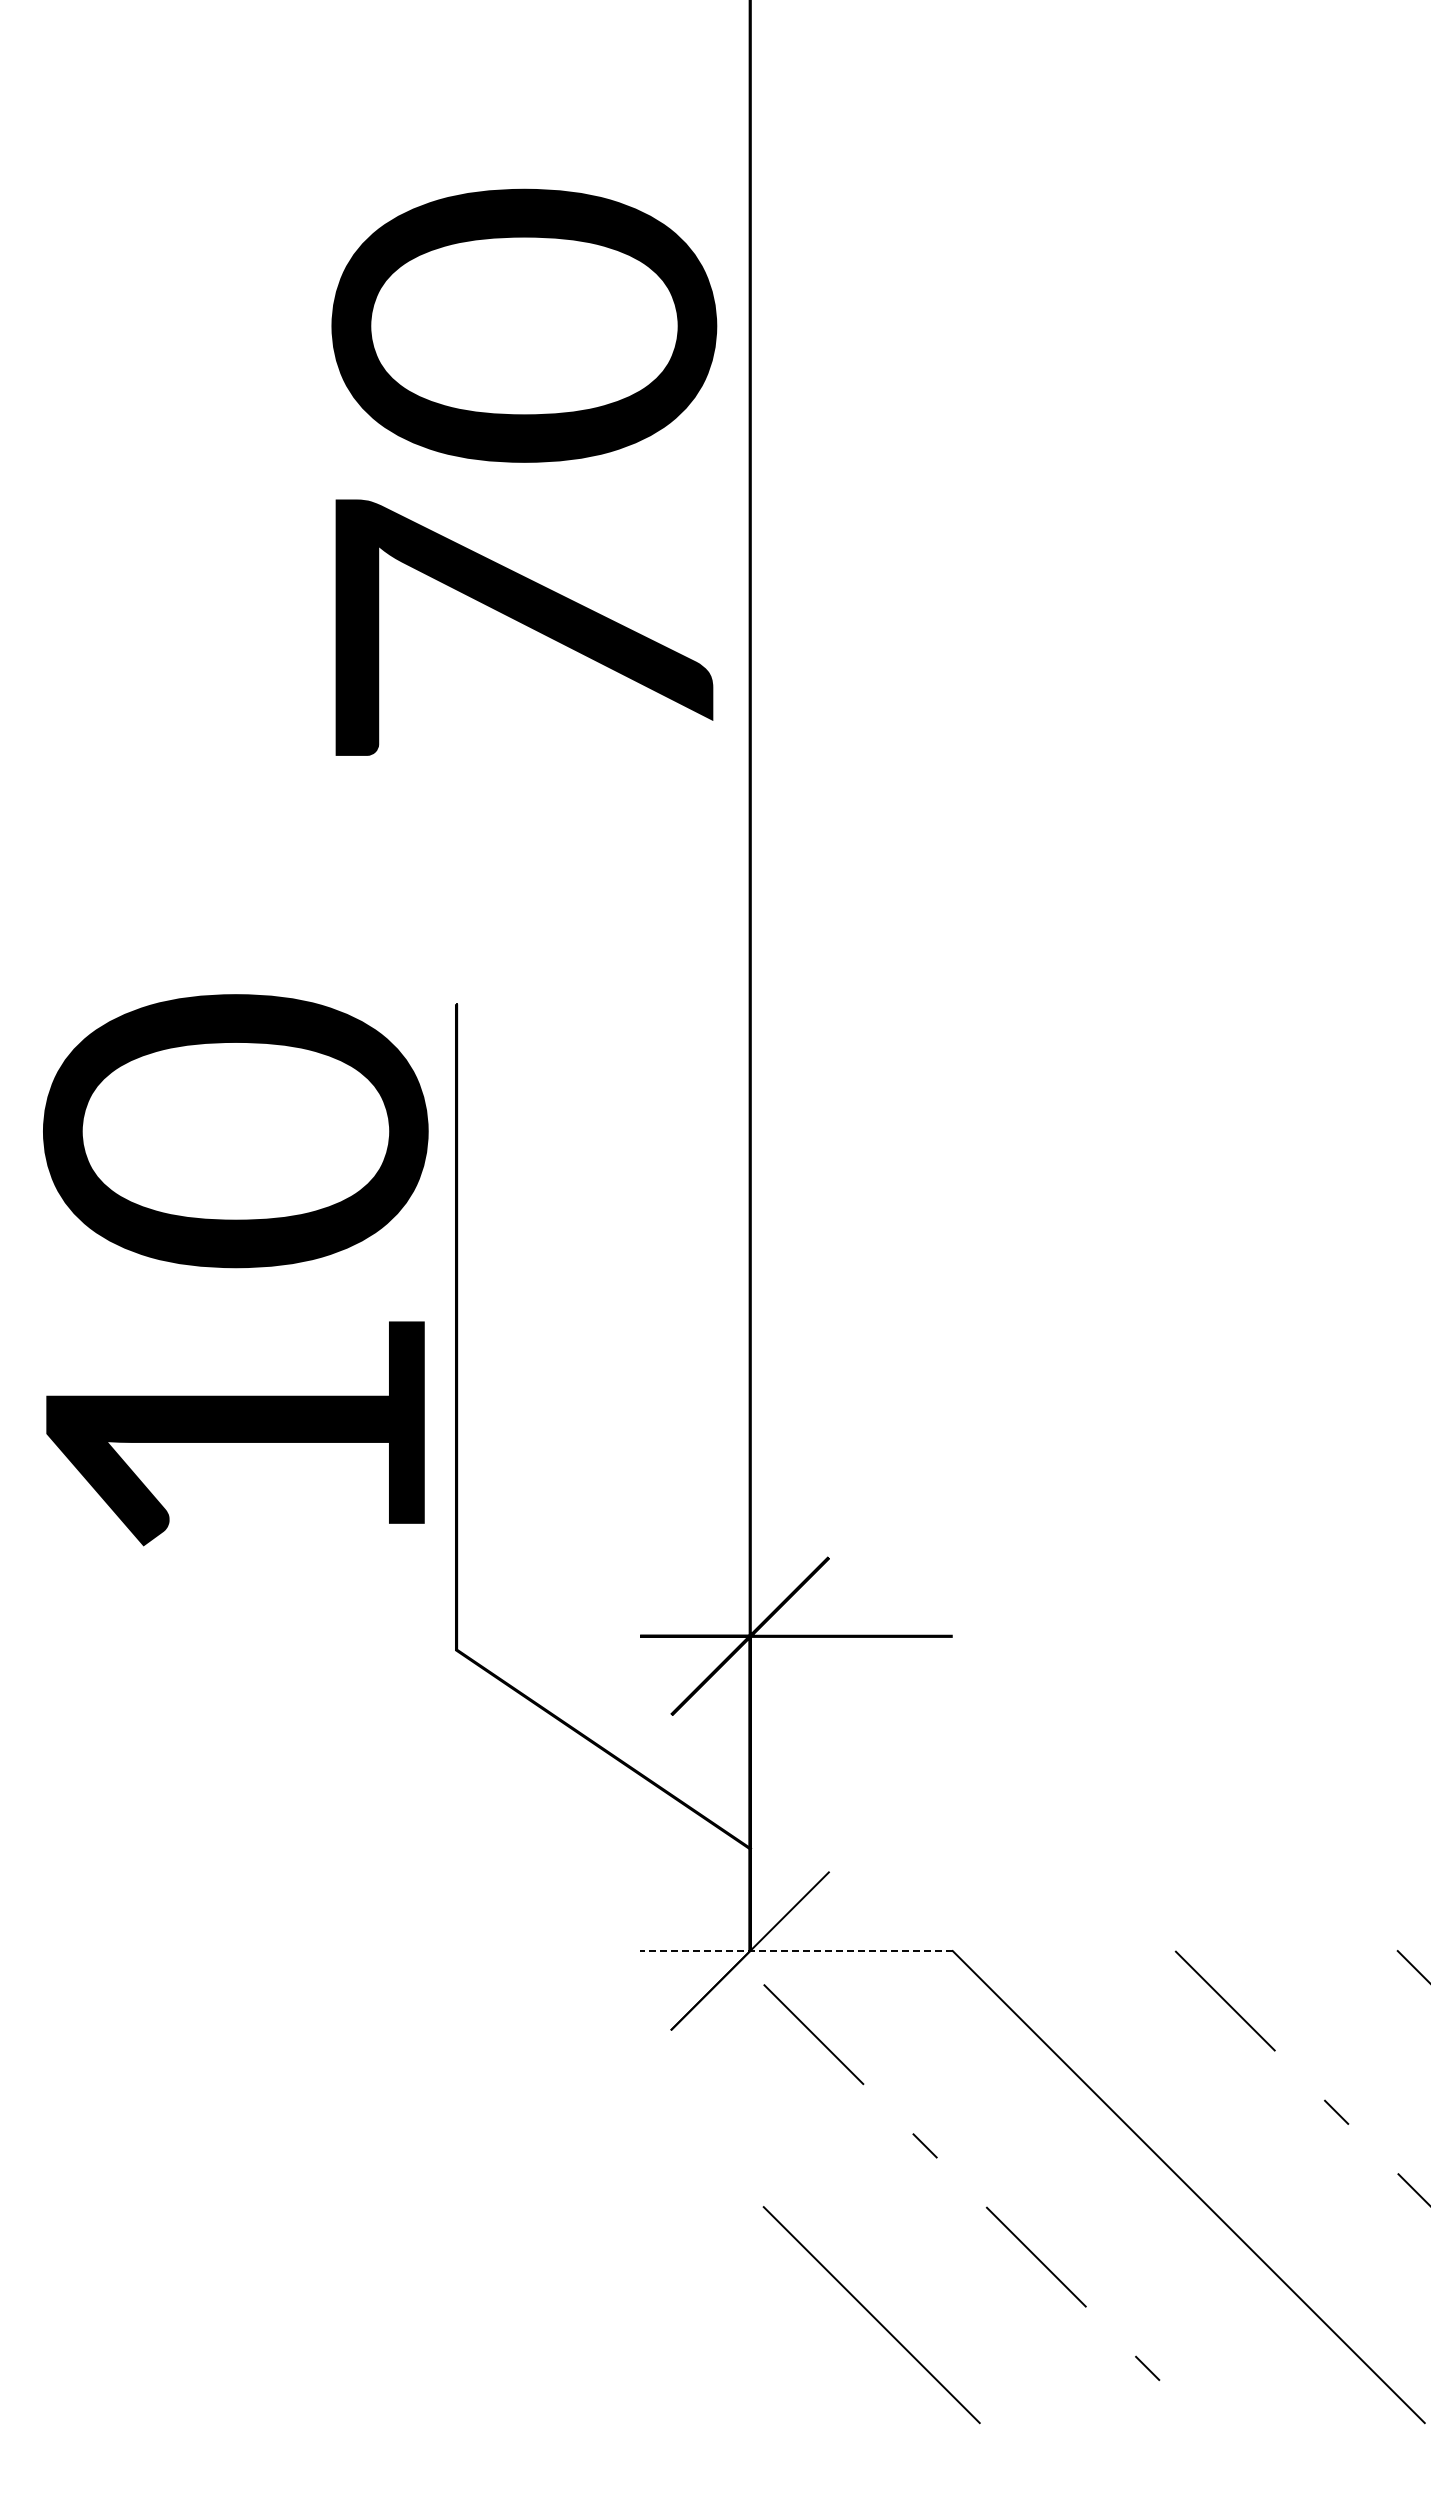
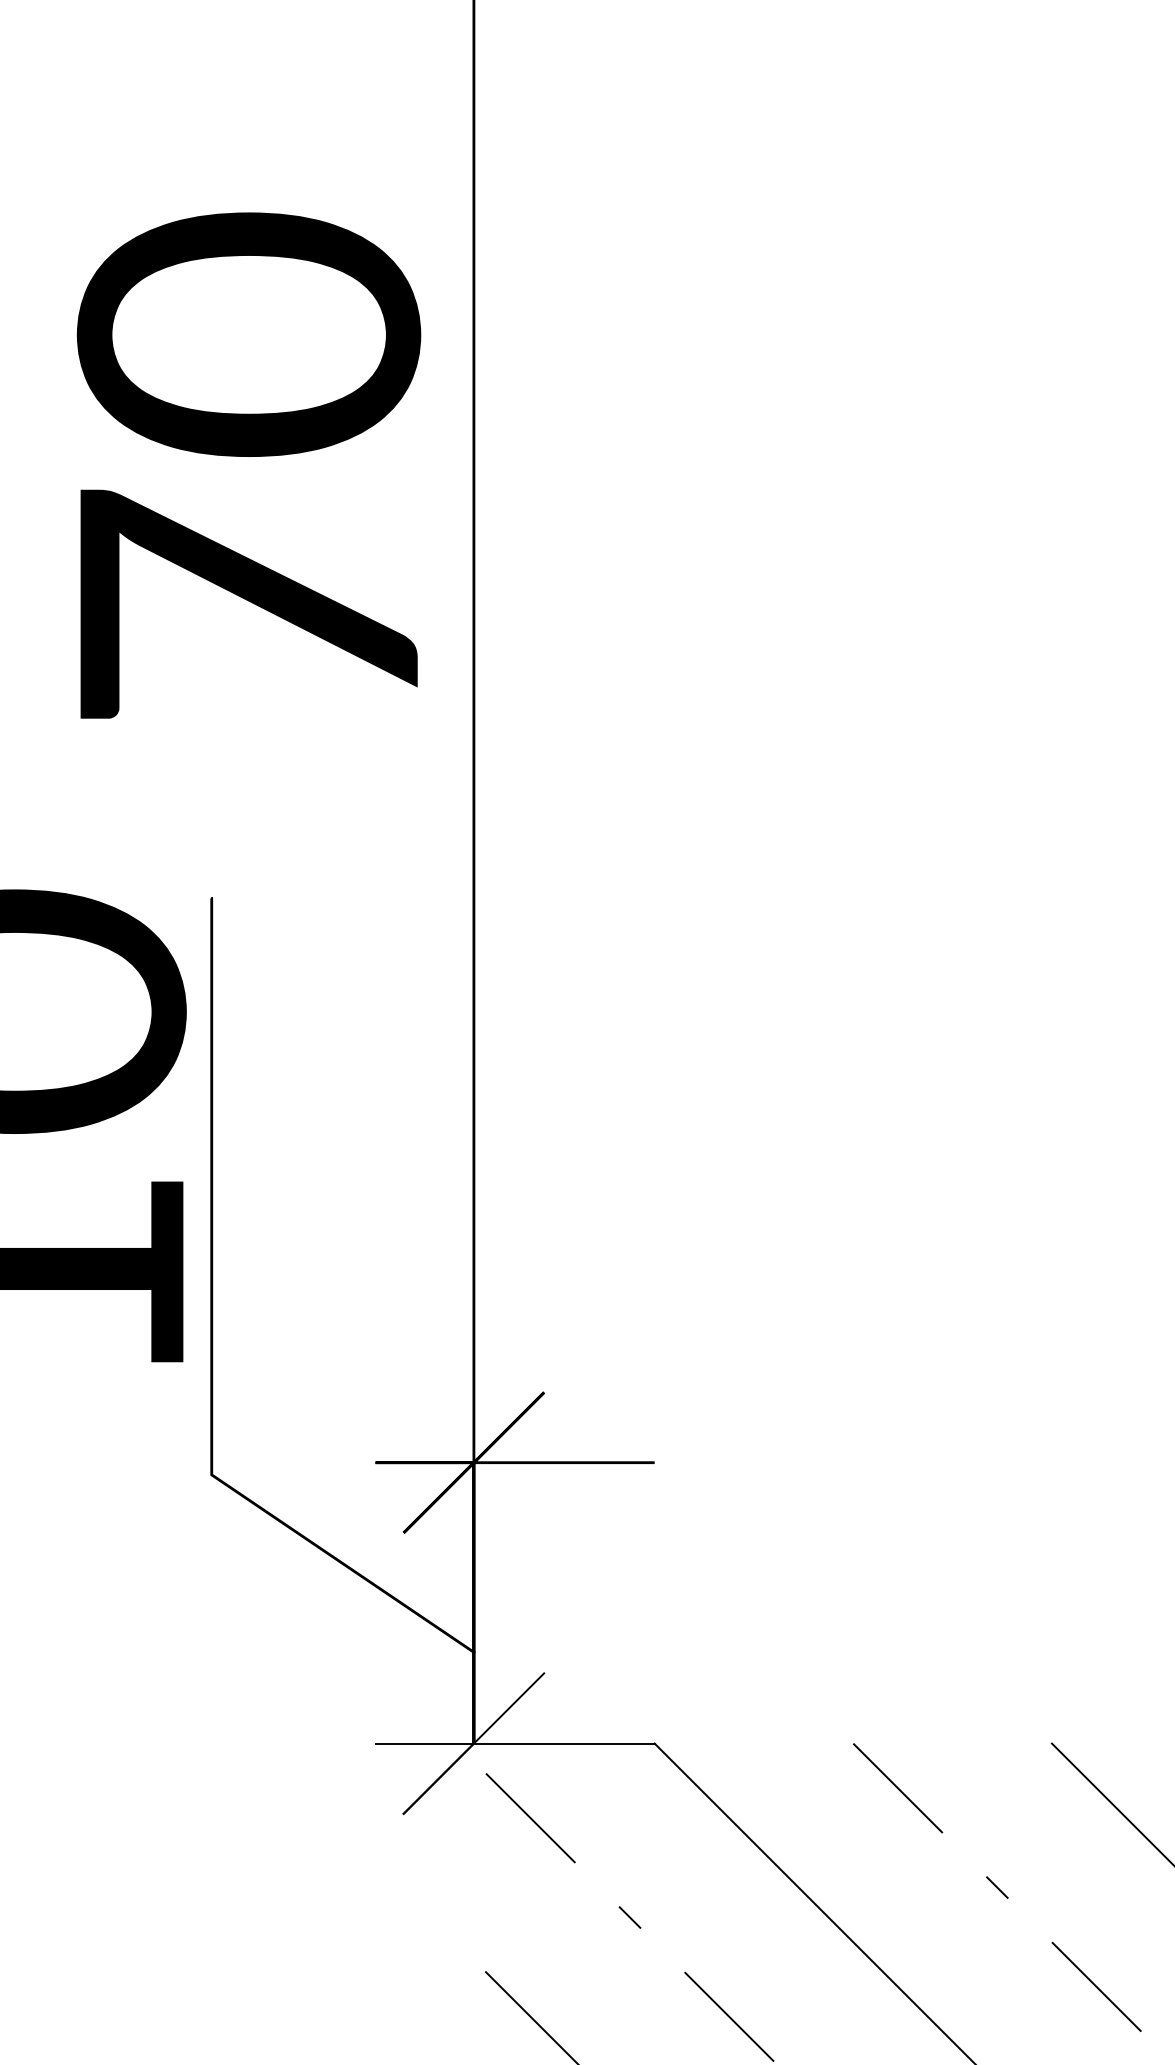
text: (524, 471) -> (249, 464), moved
line: (795, 1951) -> (514, 1744), dashed -> solid

